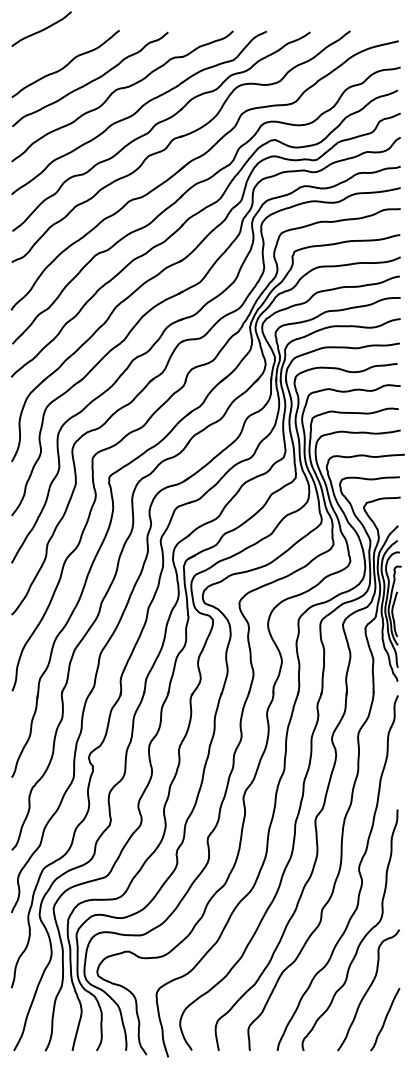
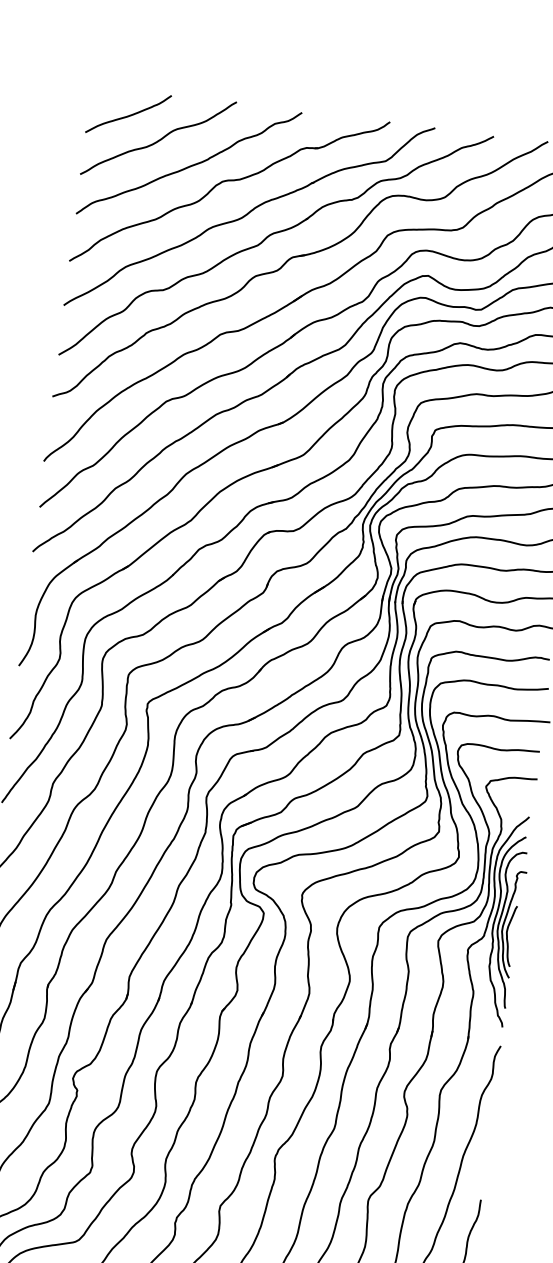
curve: (41, 29) -> (128, 114), moved

